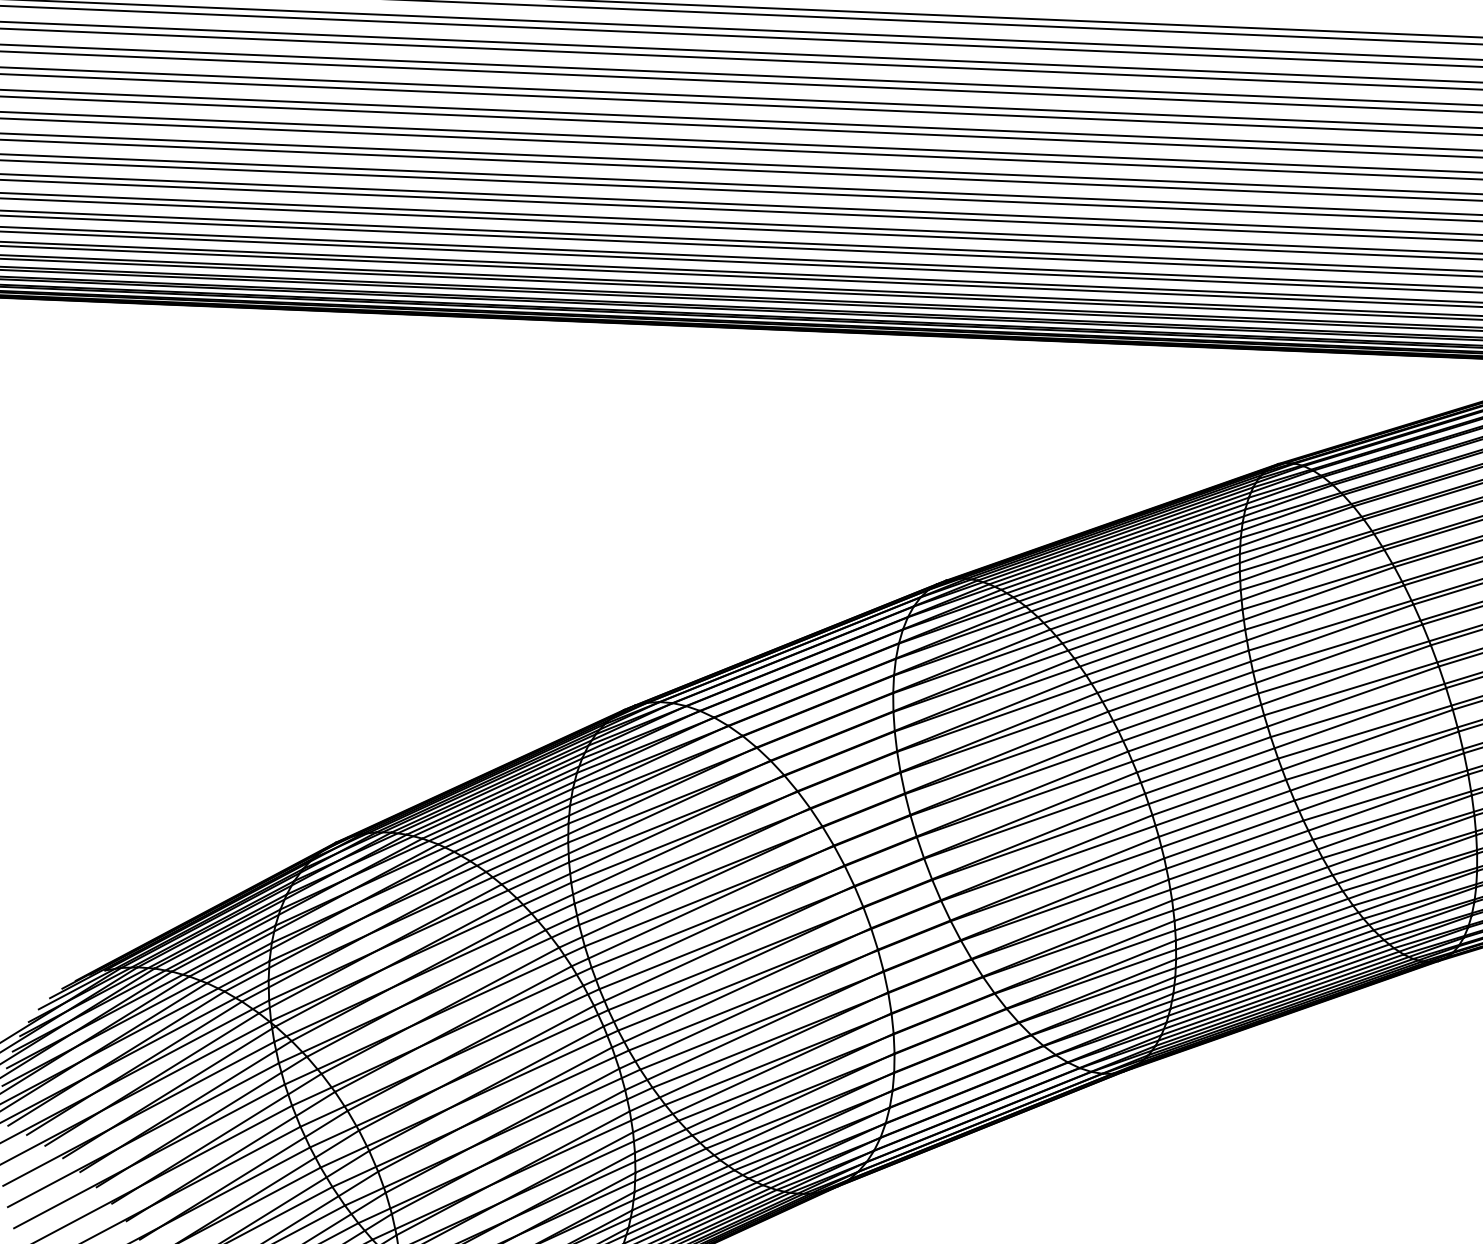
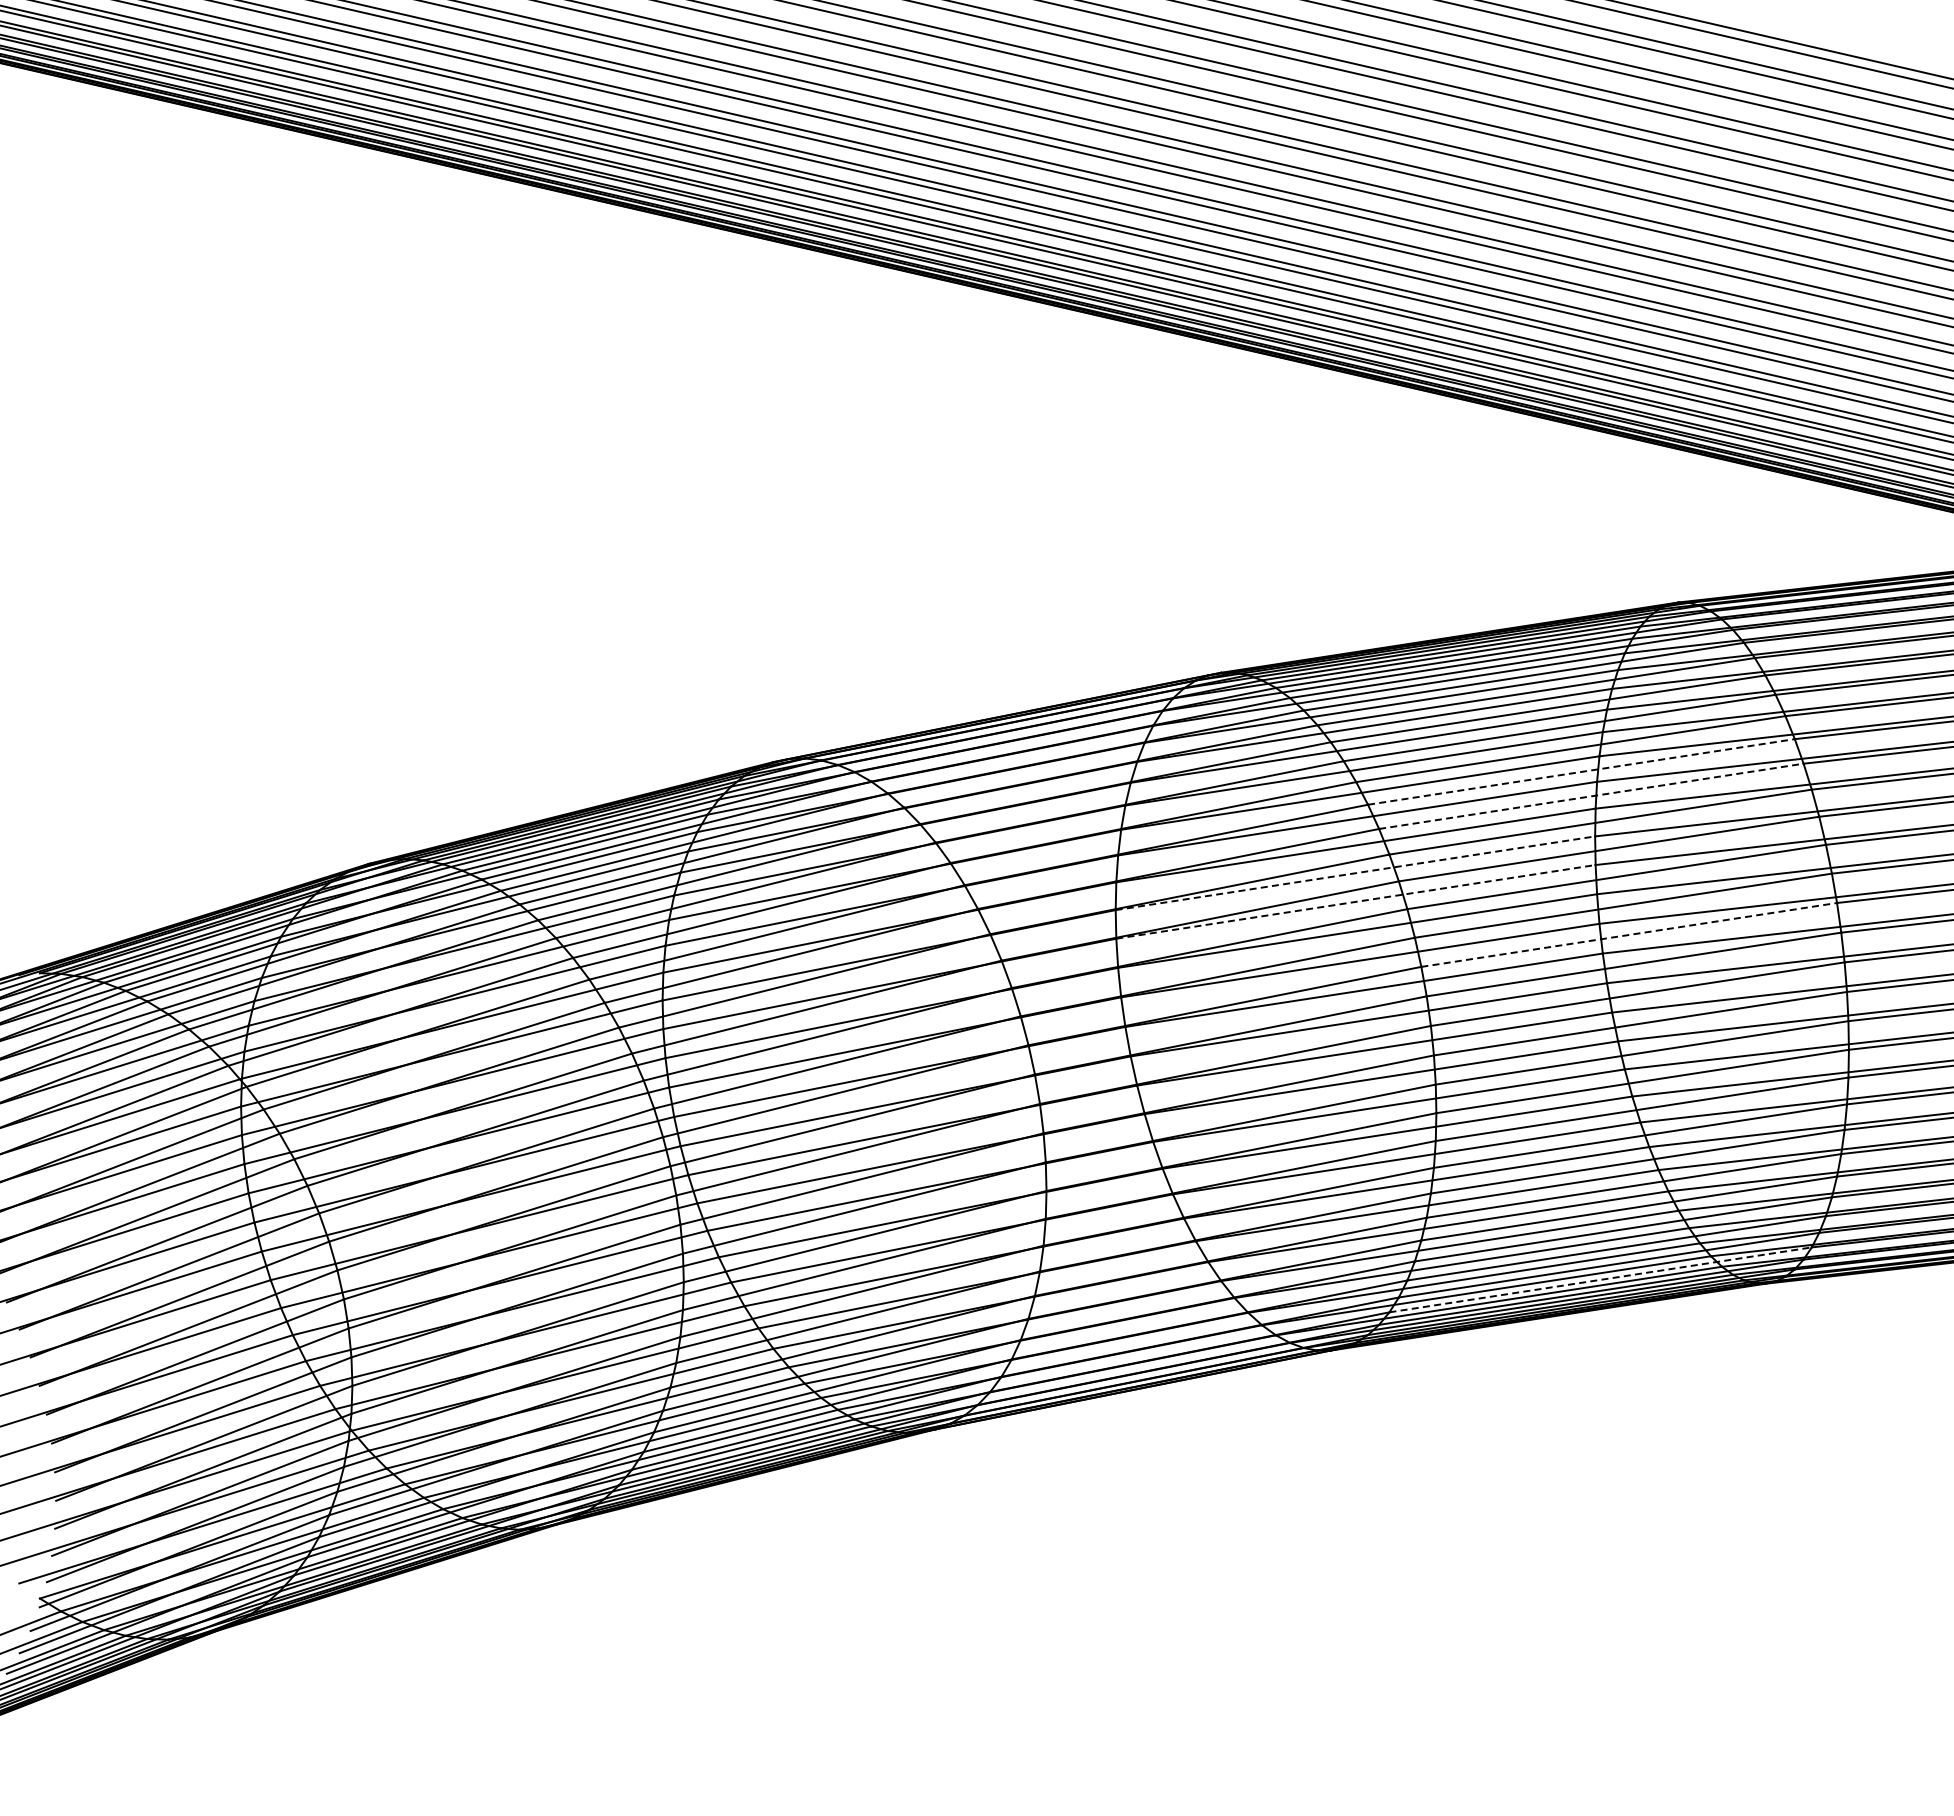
line: (1229, 603) -> (1581, 771), solid -> dashed
line: (1240, 621) -> (1591, 796), solid -> dashed
line: (1074, 711) -> (1355, 873), solid -> dashed
line: (1288, 719) -> (1629, 934), solid -> dashed
line: (1079, 732) -> (1356, 901), solid -> dashed
line: (1314, 981) -> (1600, 1279), solid -> dashed

